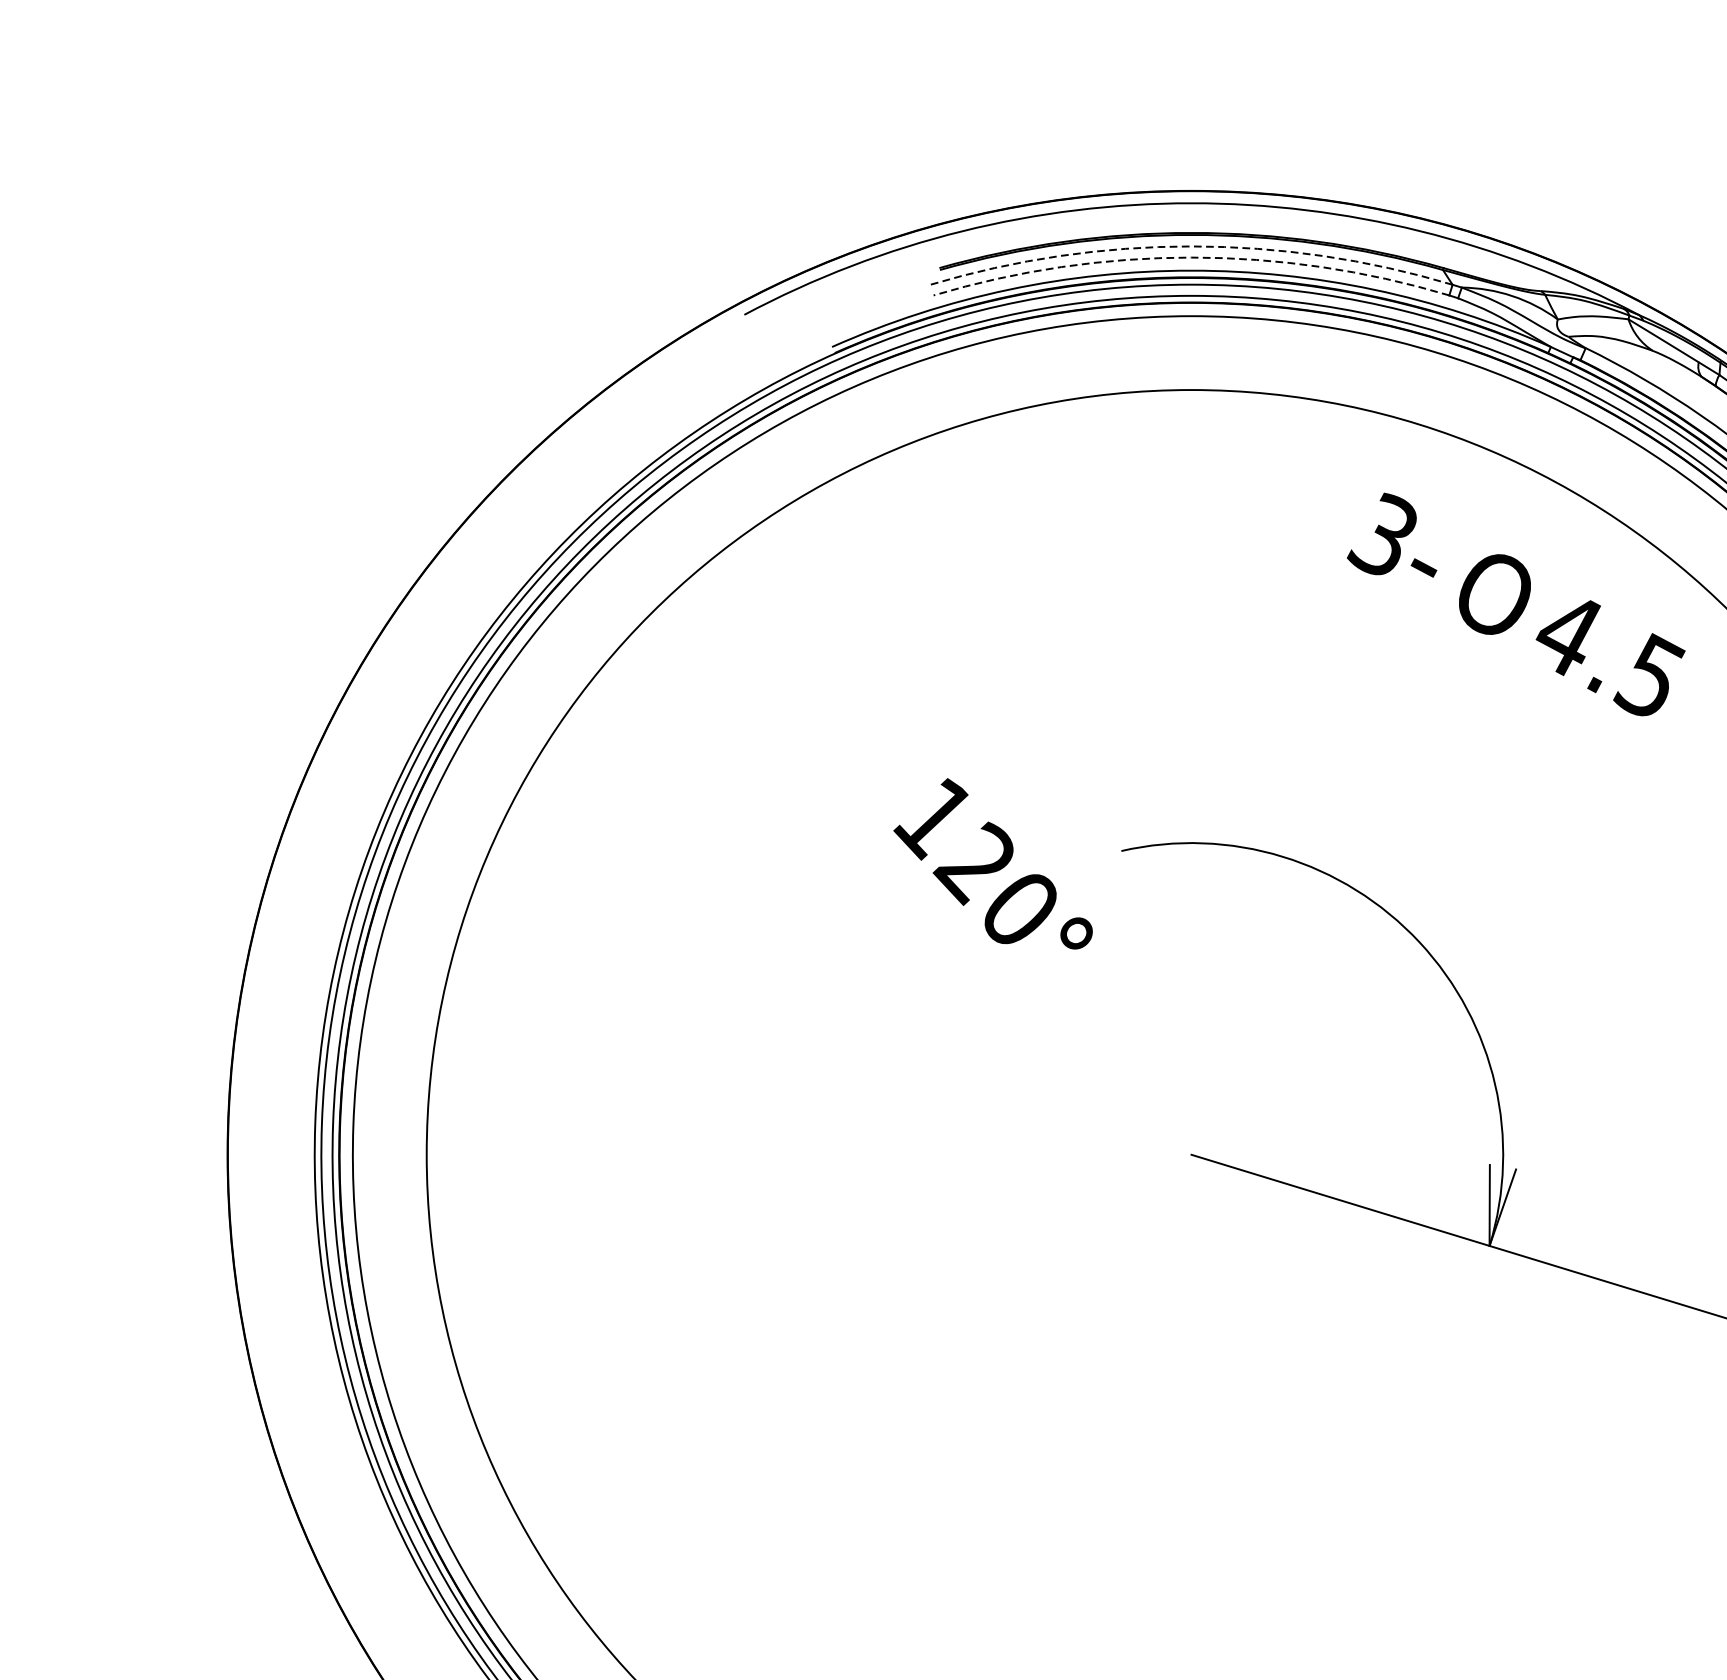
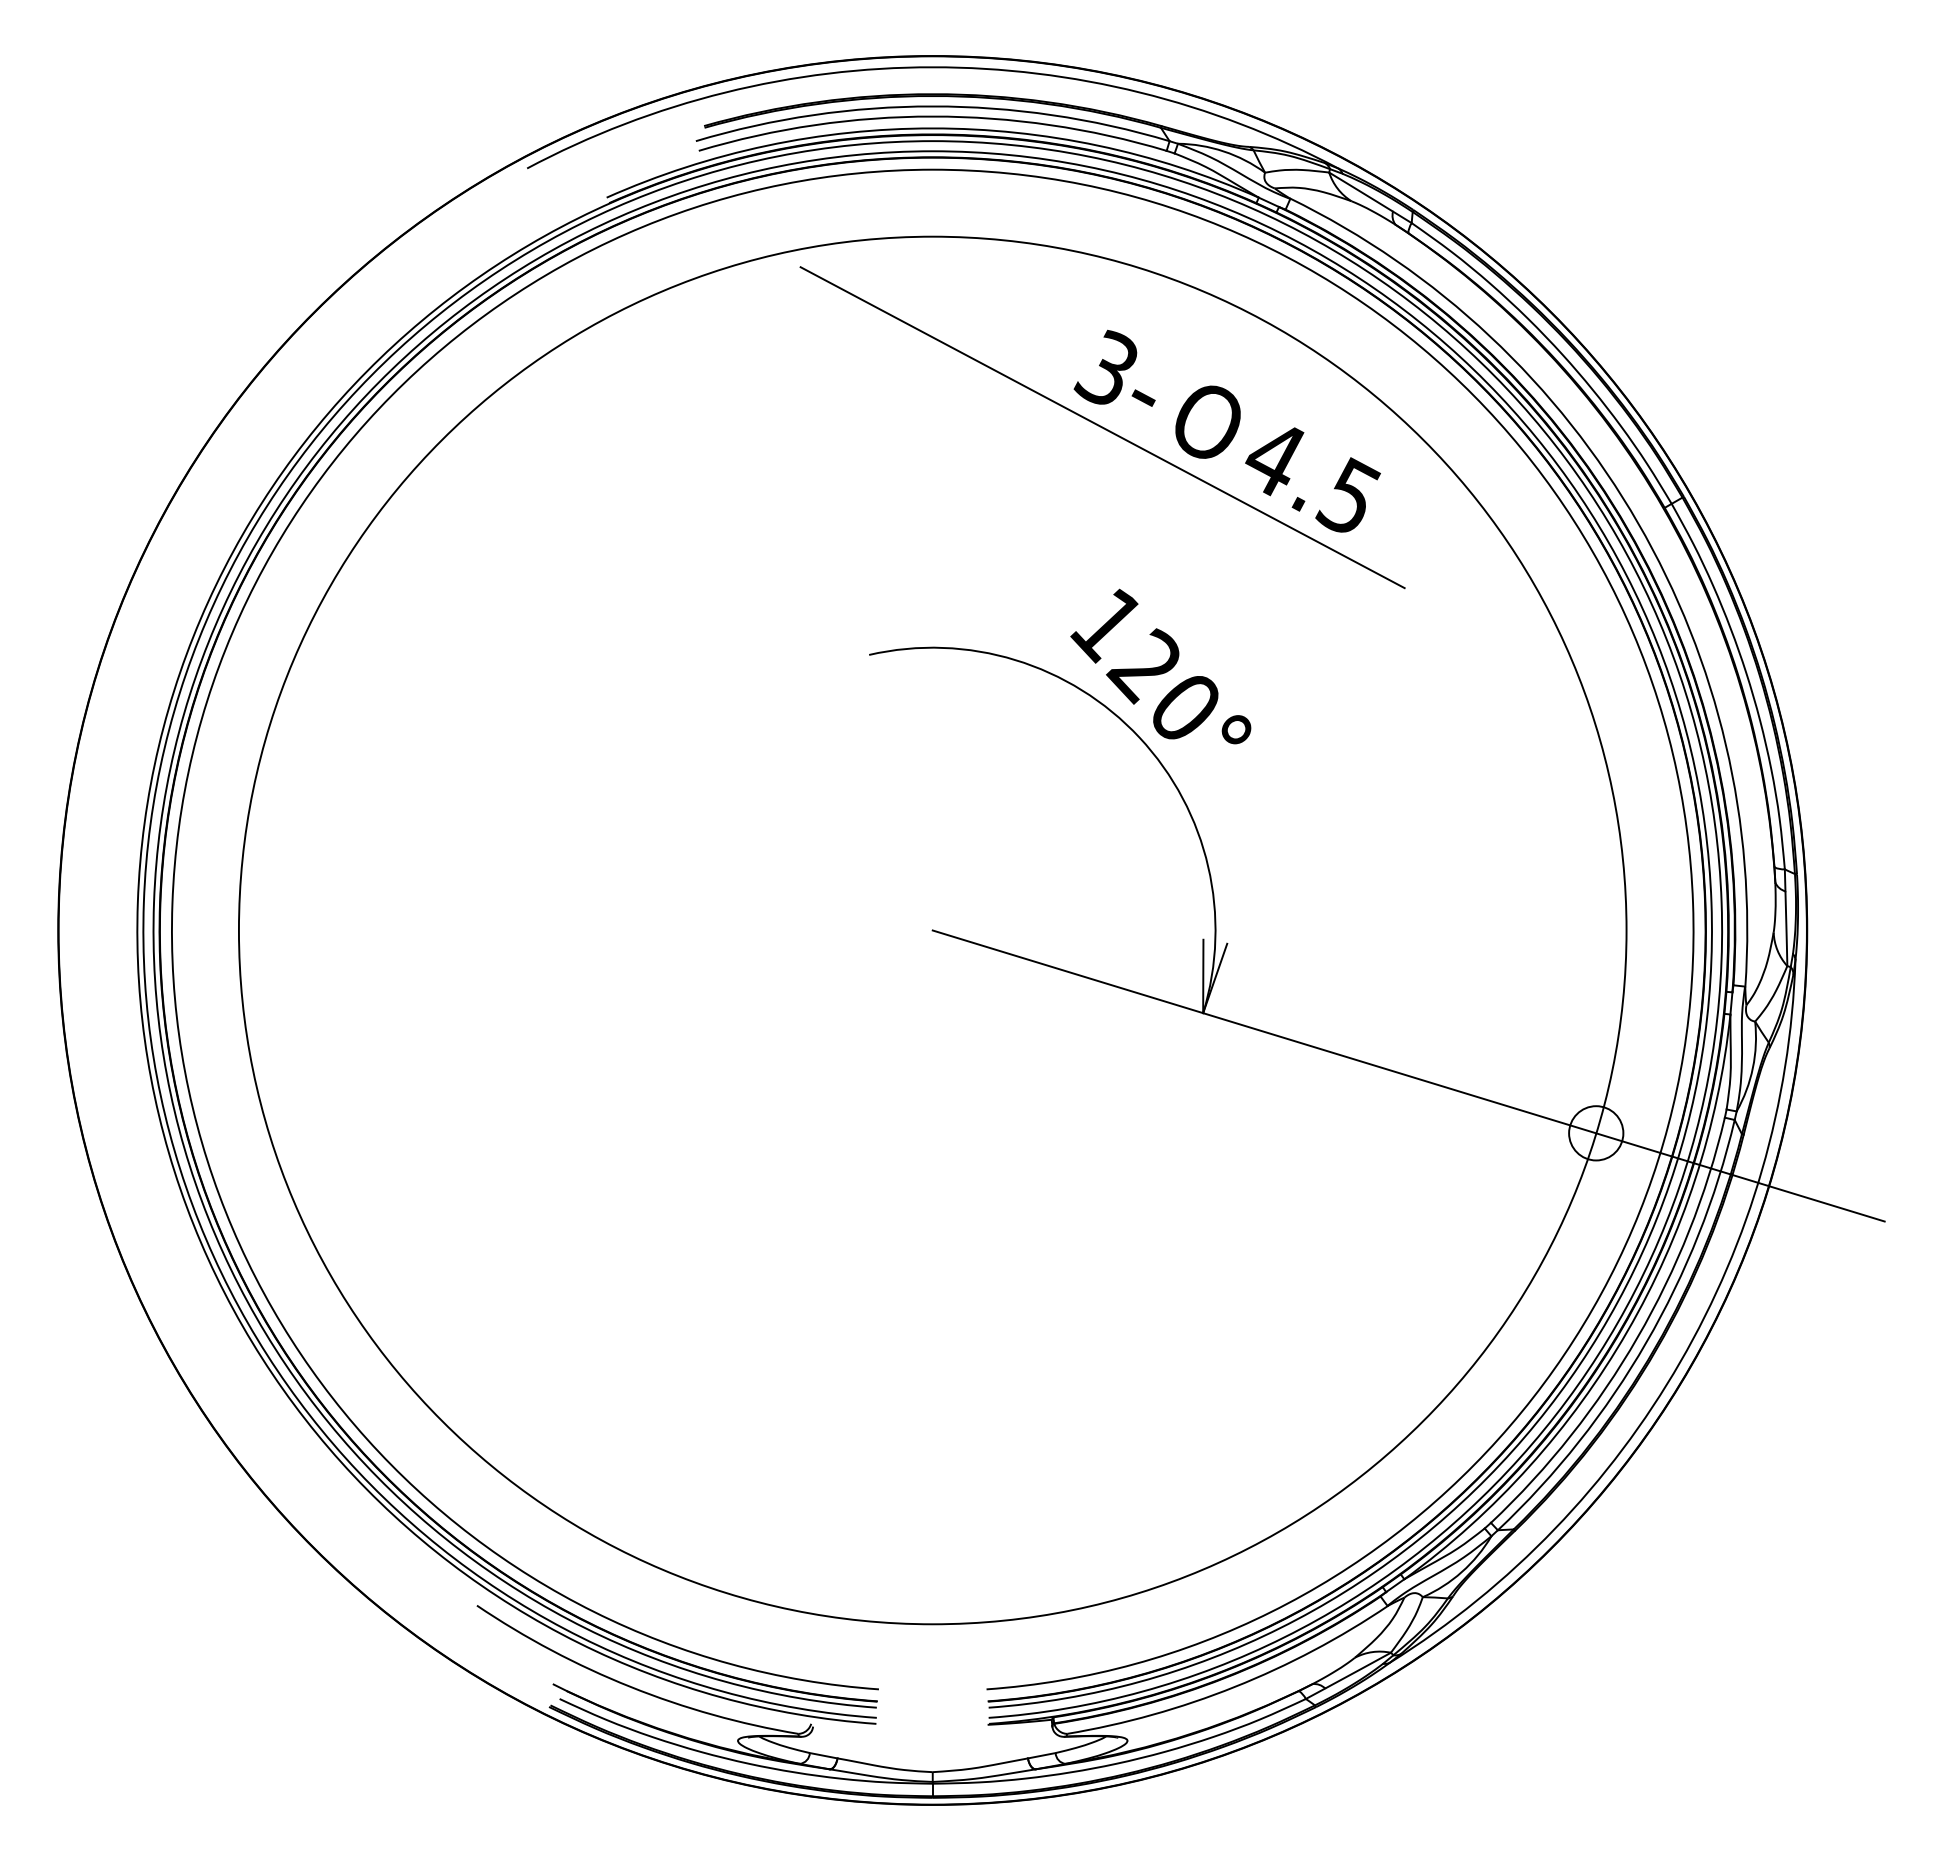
arc: (1191, 246) -> (932, 106), dashed -> solid
arc: (1191, 257) -> (932, 116), dashed -> solid
line: (1378, 600) -> (1102, 427), added
text: (992, 863) -> (1160, 666), moved

